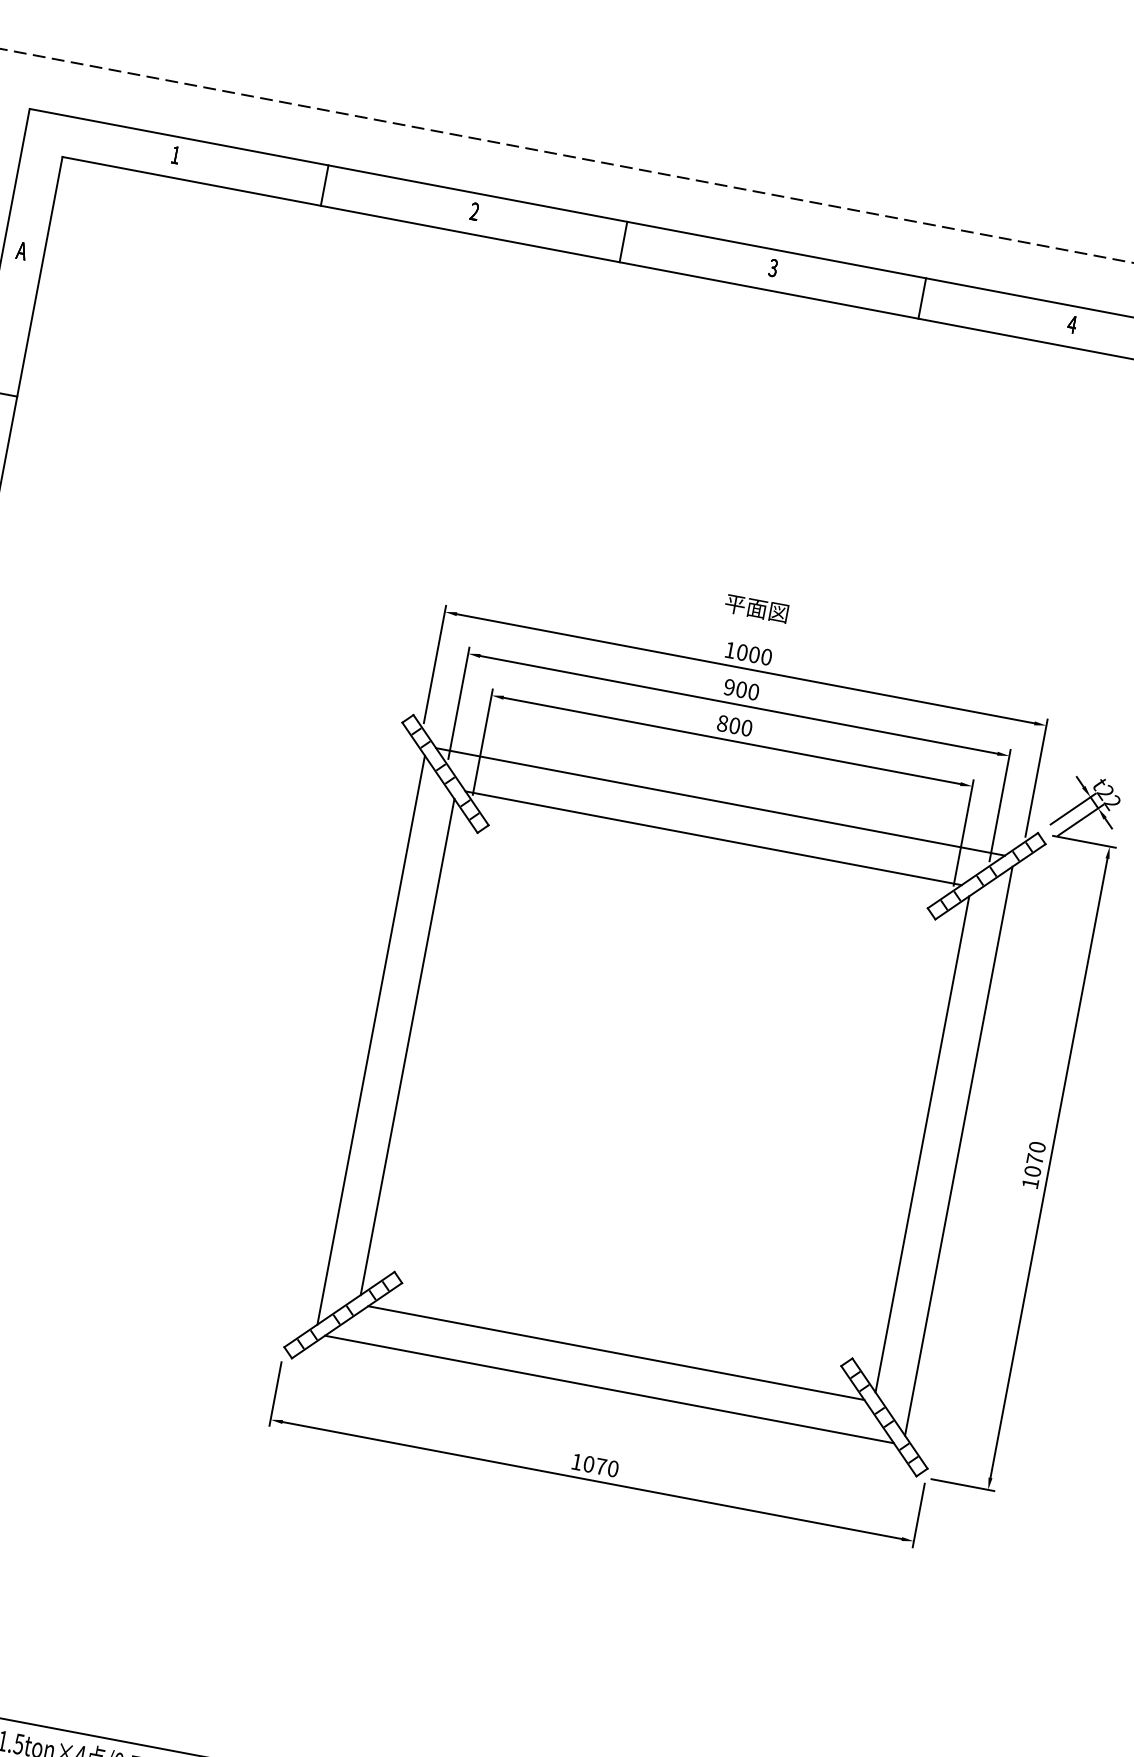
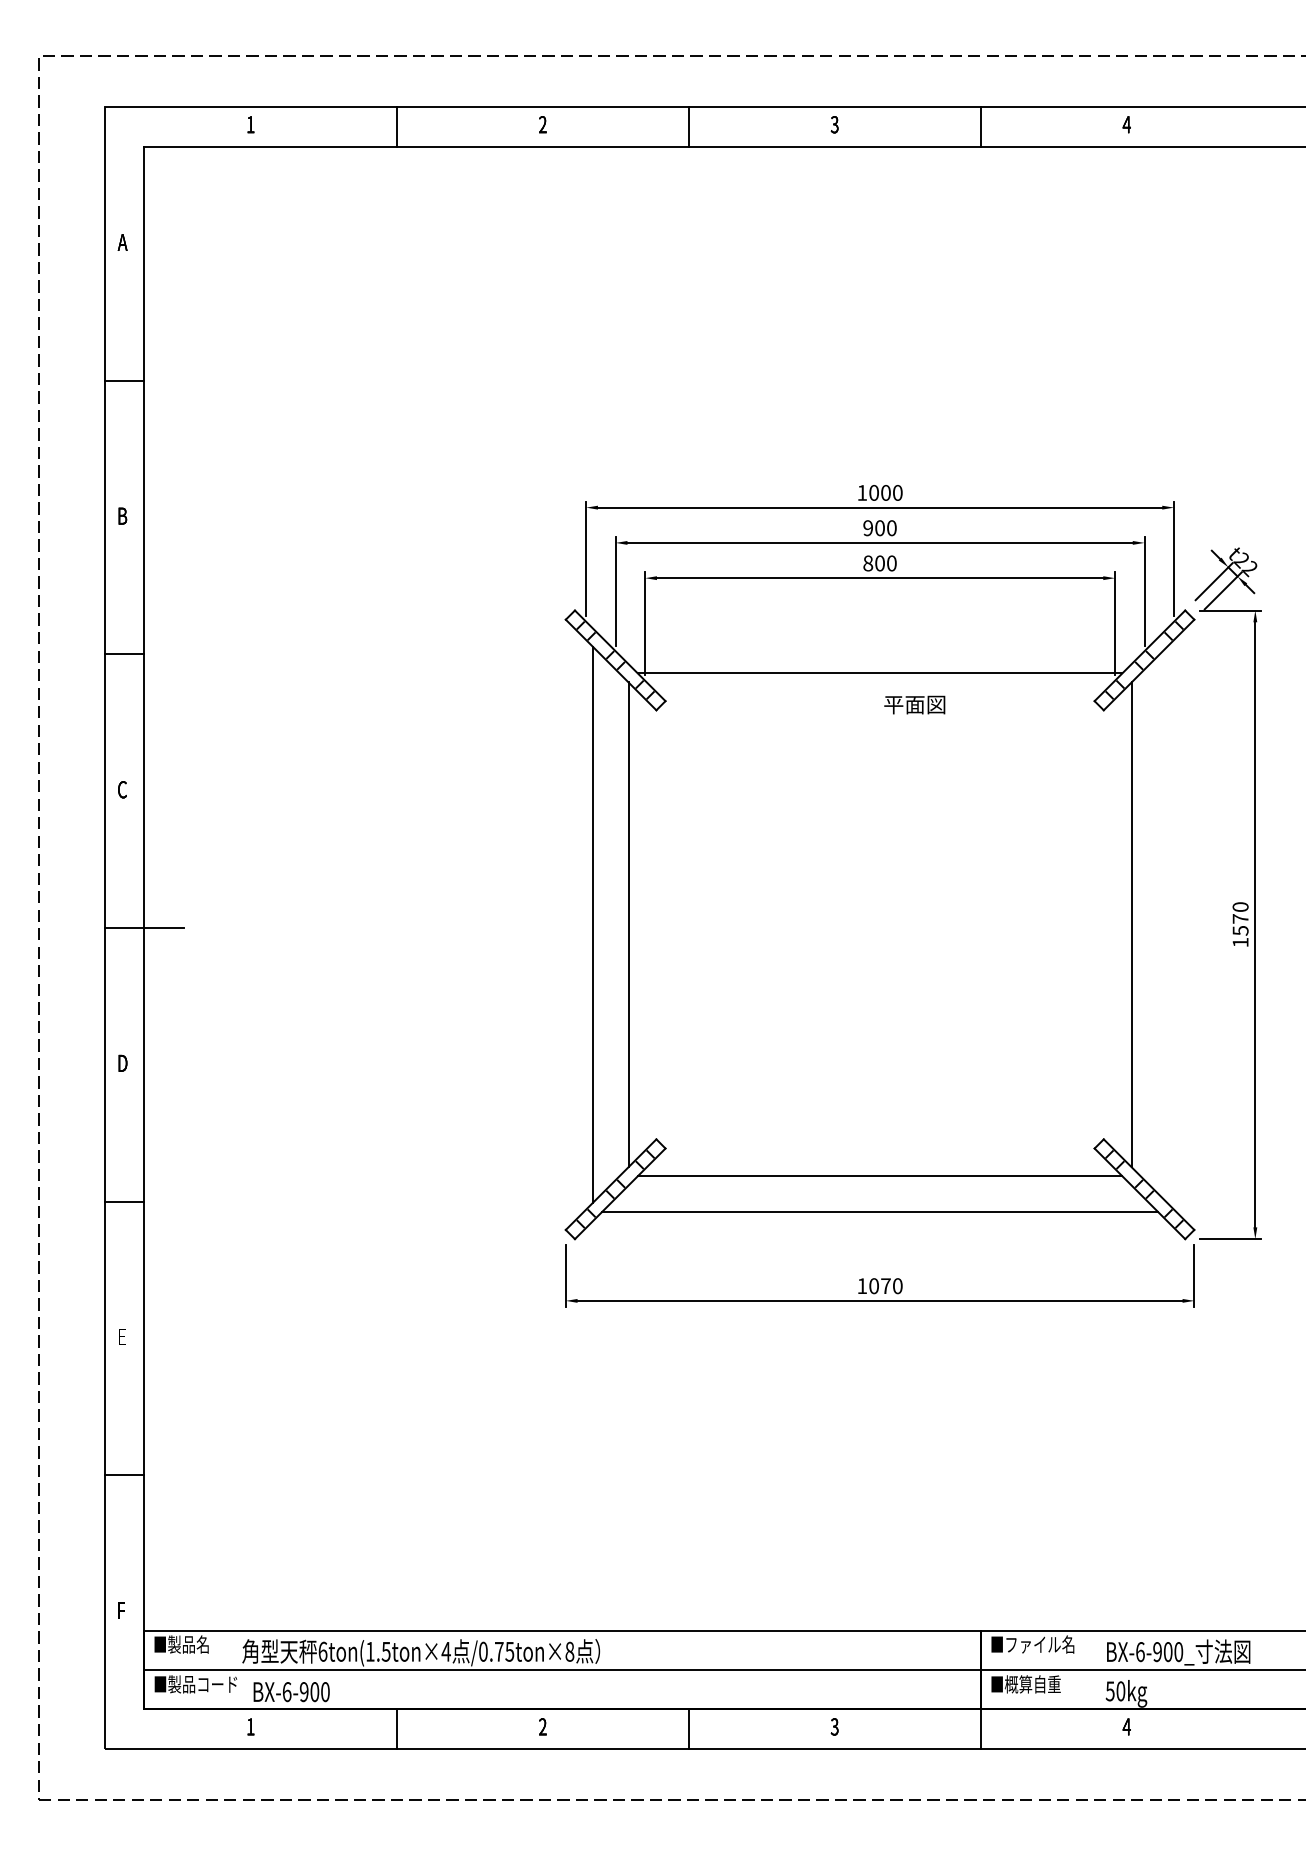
text: (756, 608) -> (914, 704), moved
line: (720, 801) -> (880, 637), removed
line: (959, 1150) -> (1167, 924), removed
text: (1032, 1171) -> (1240, 930), 1070 -> 1570

